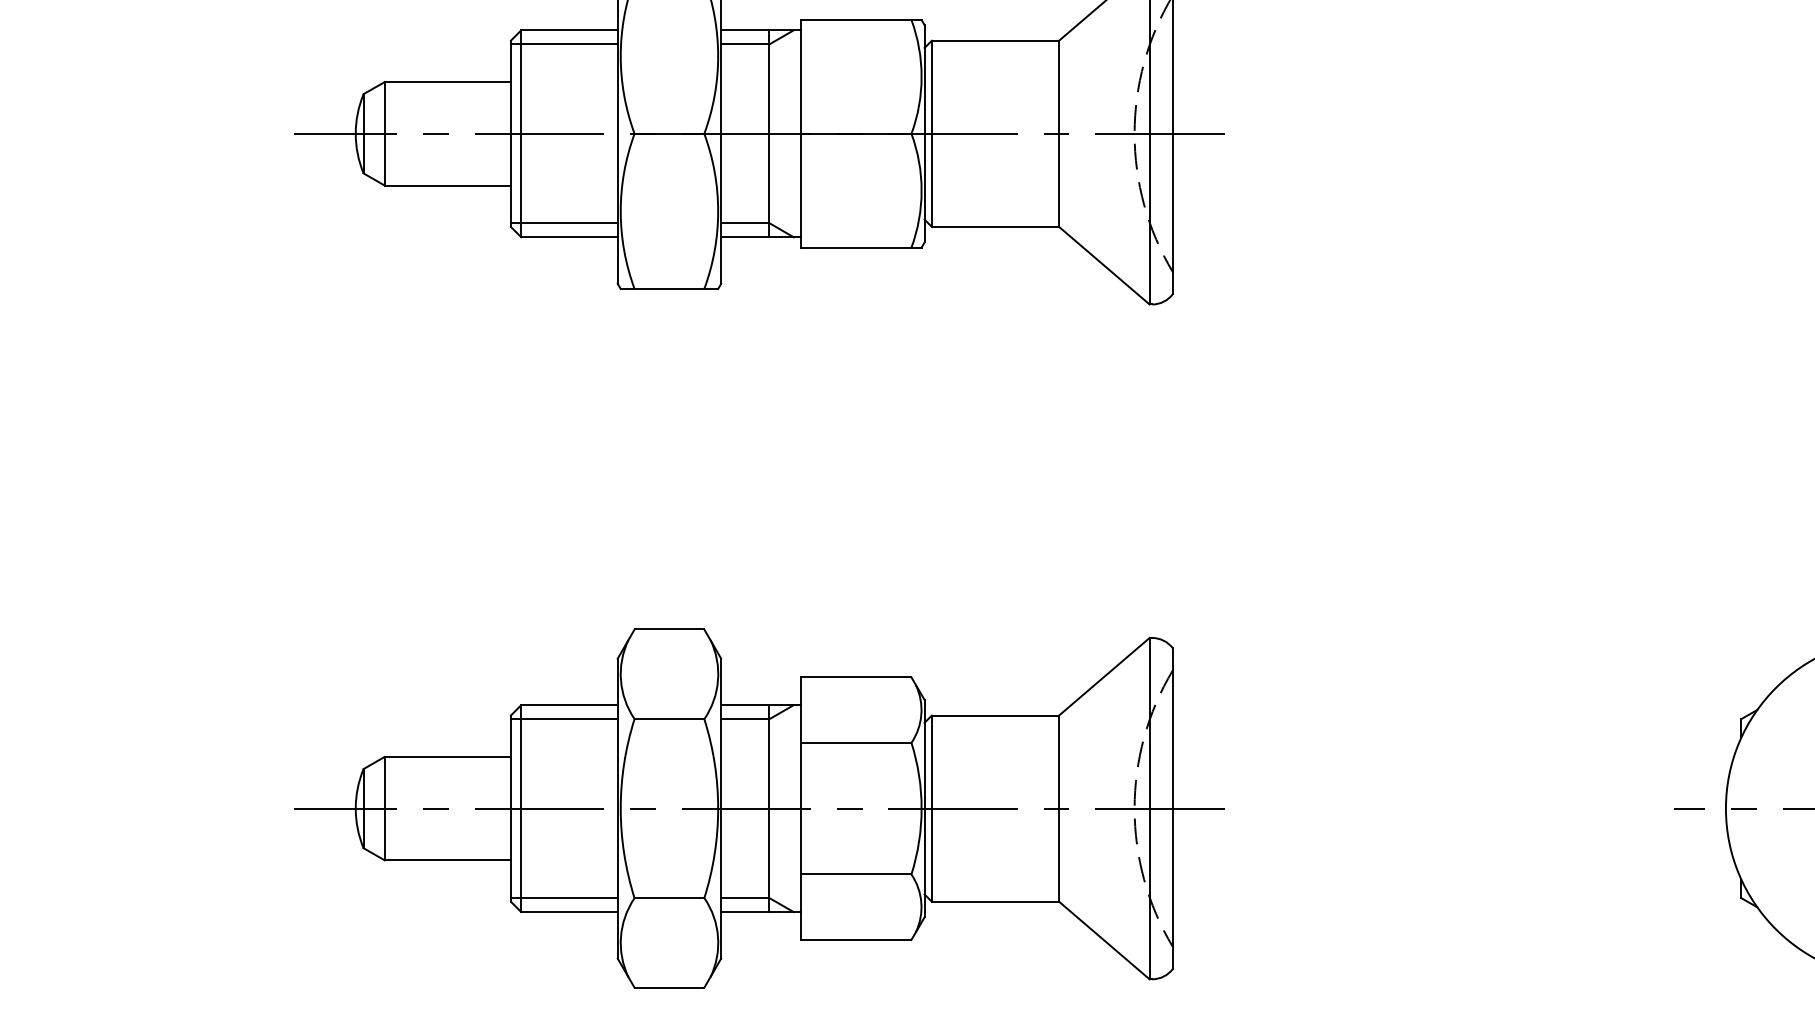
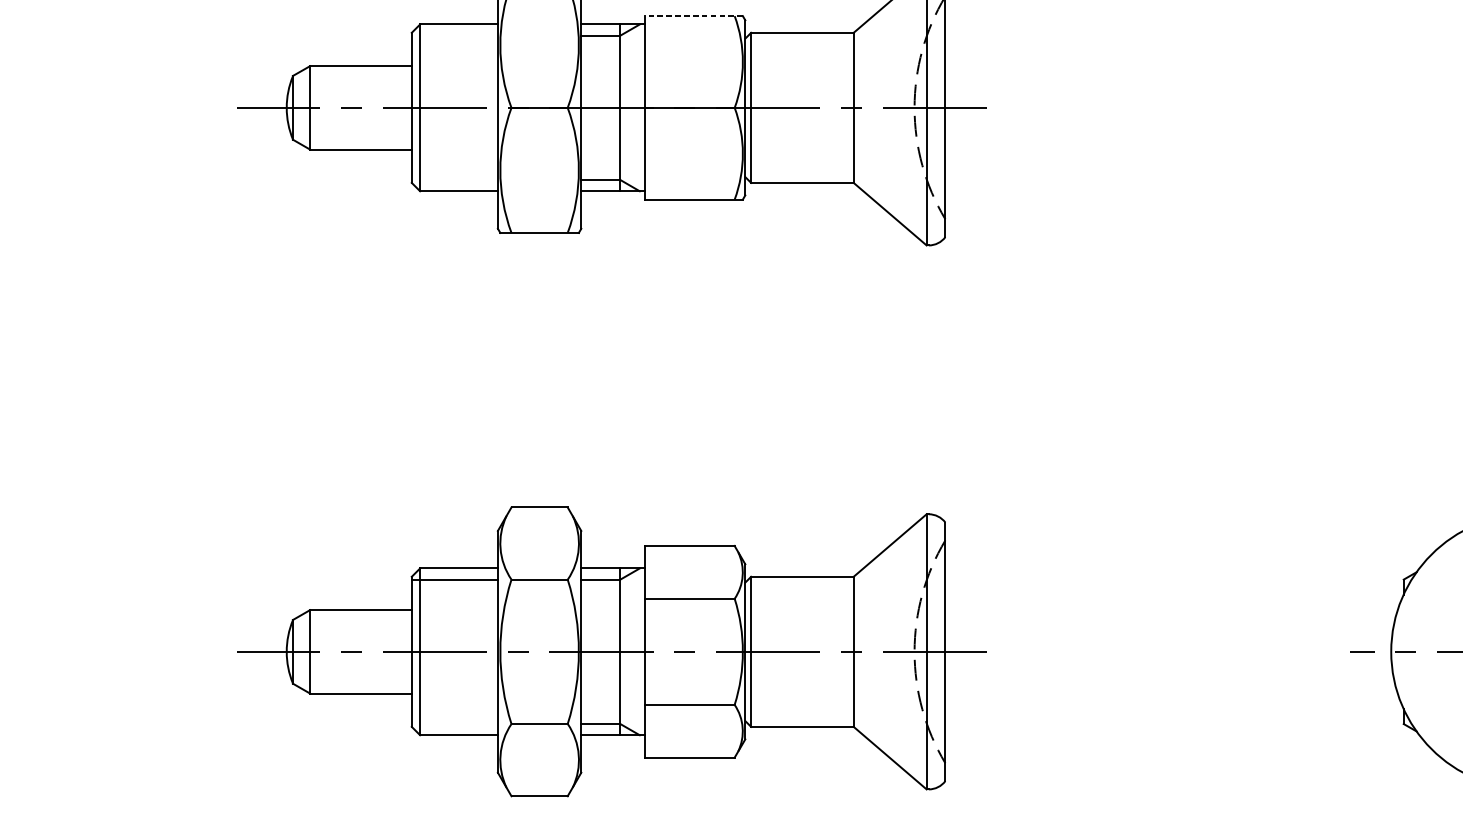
line: (861, 20) -> (694, 16), solid -> dashed
line: (563, 44) -> (454, 35), removed
line: (563, 223) -> (454, 180), removed
line: (563, 898) -> (454, 724), removed

